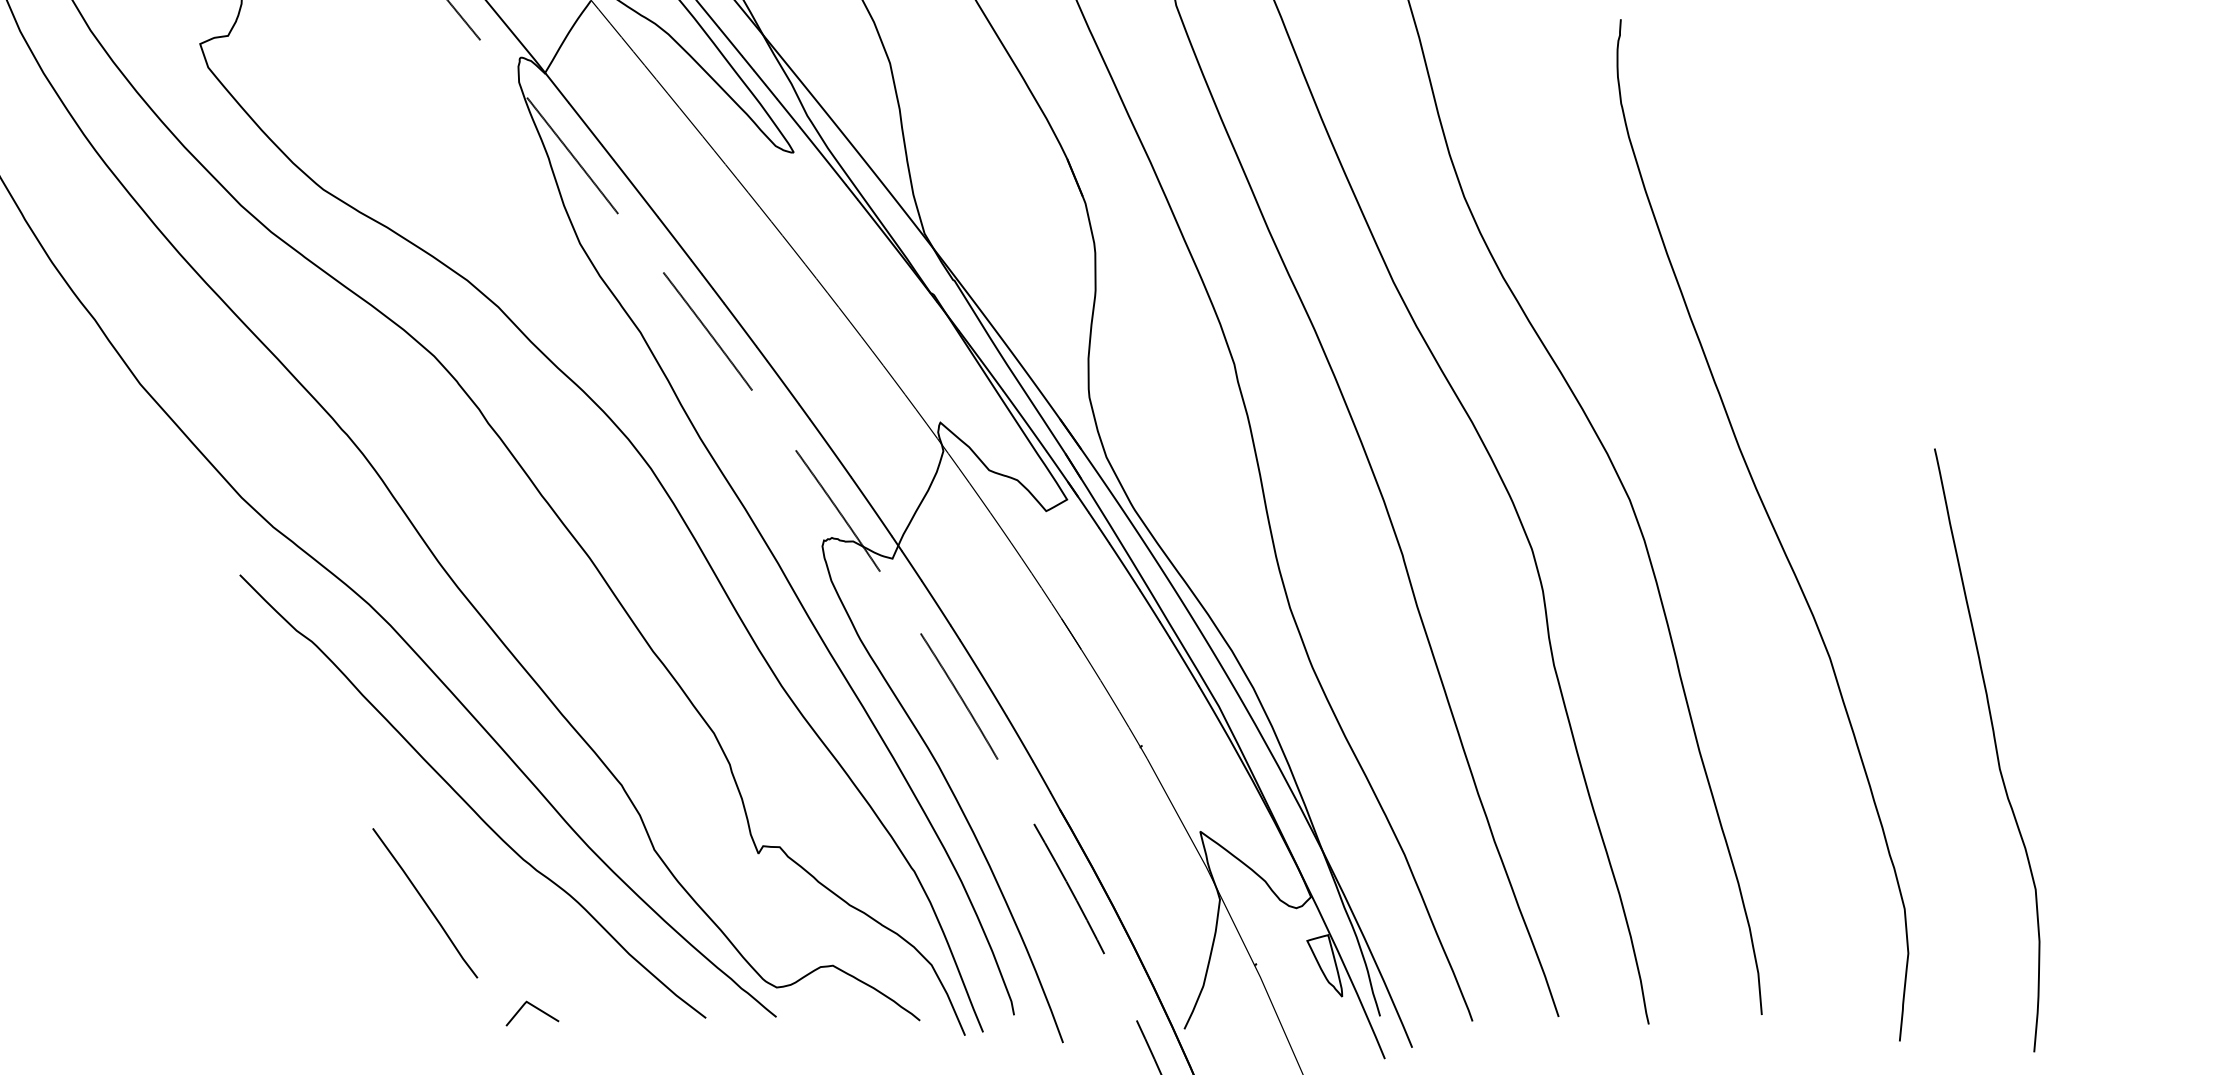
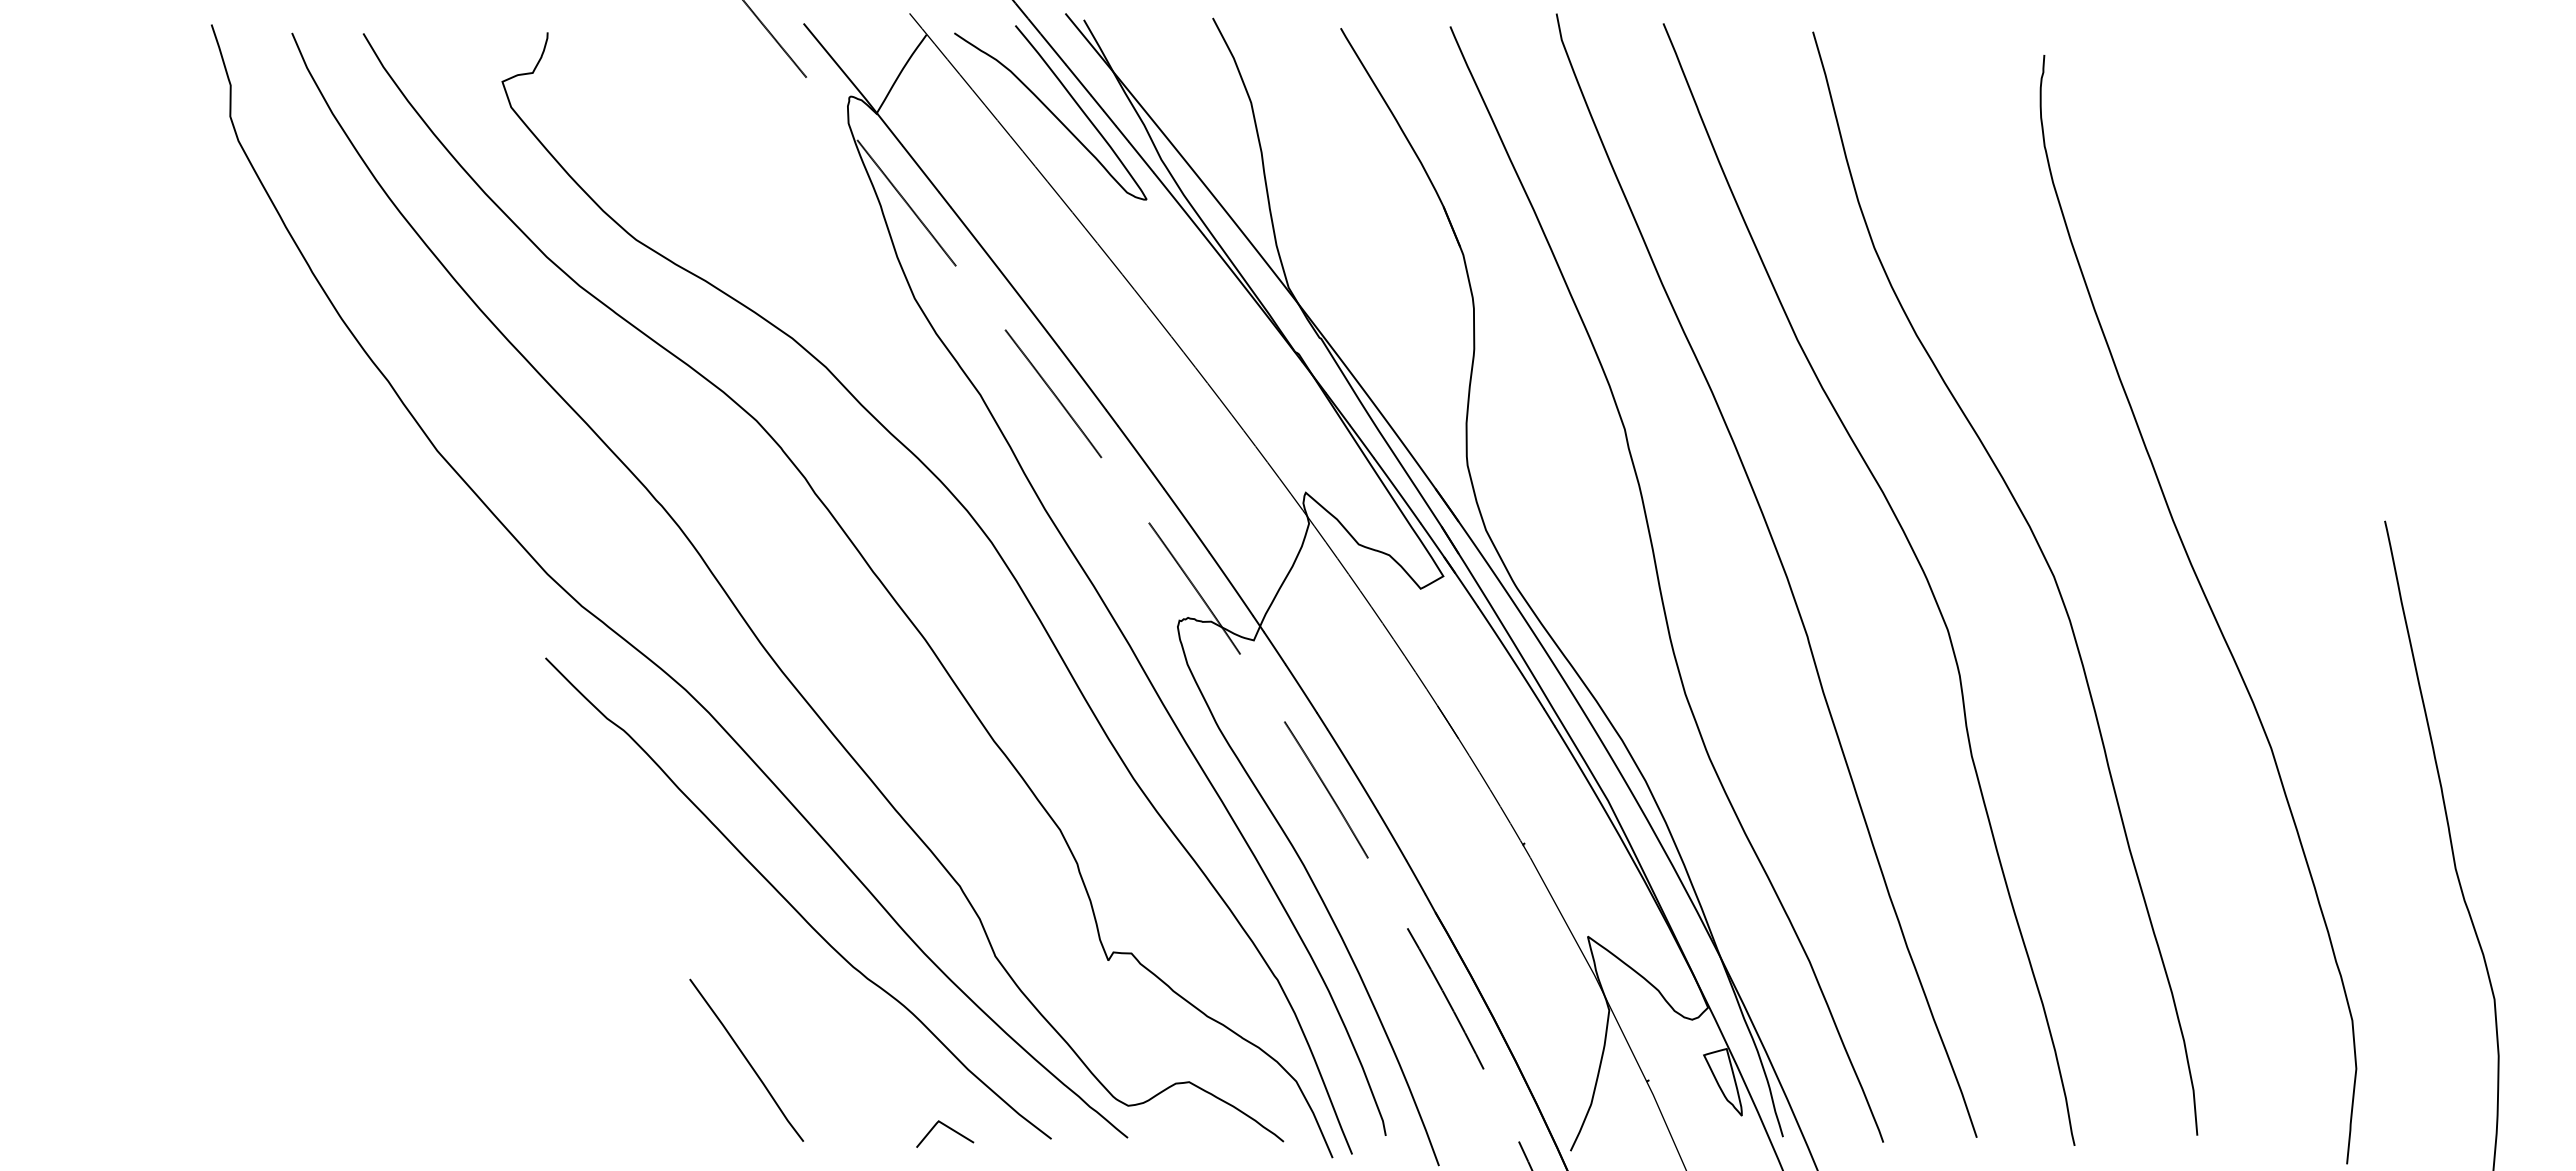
curve: (425, 902) -> (746, 1059), moved
line: (535, 1008) -> (948, 1128), moved

